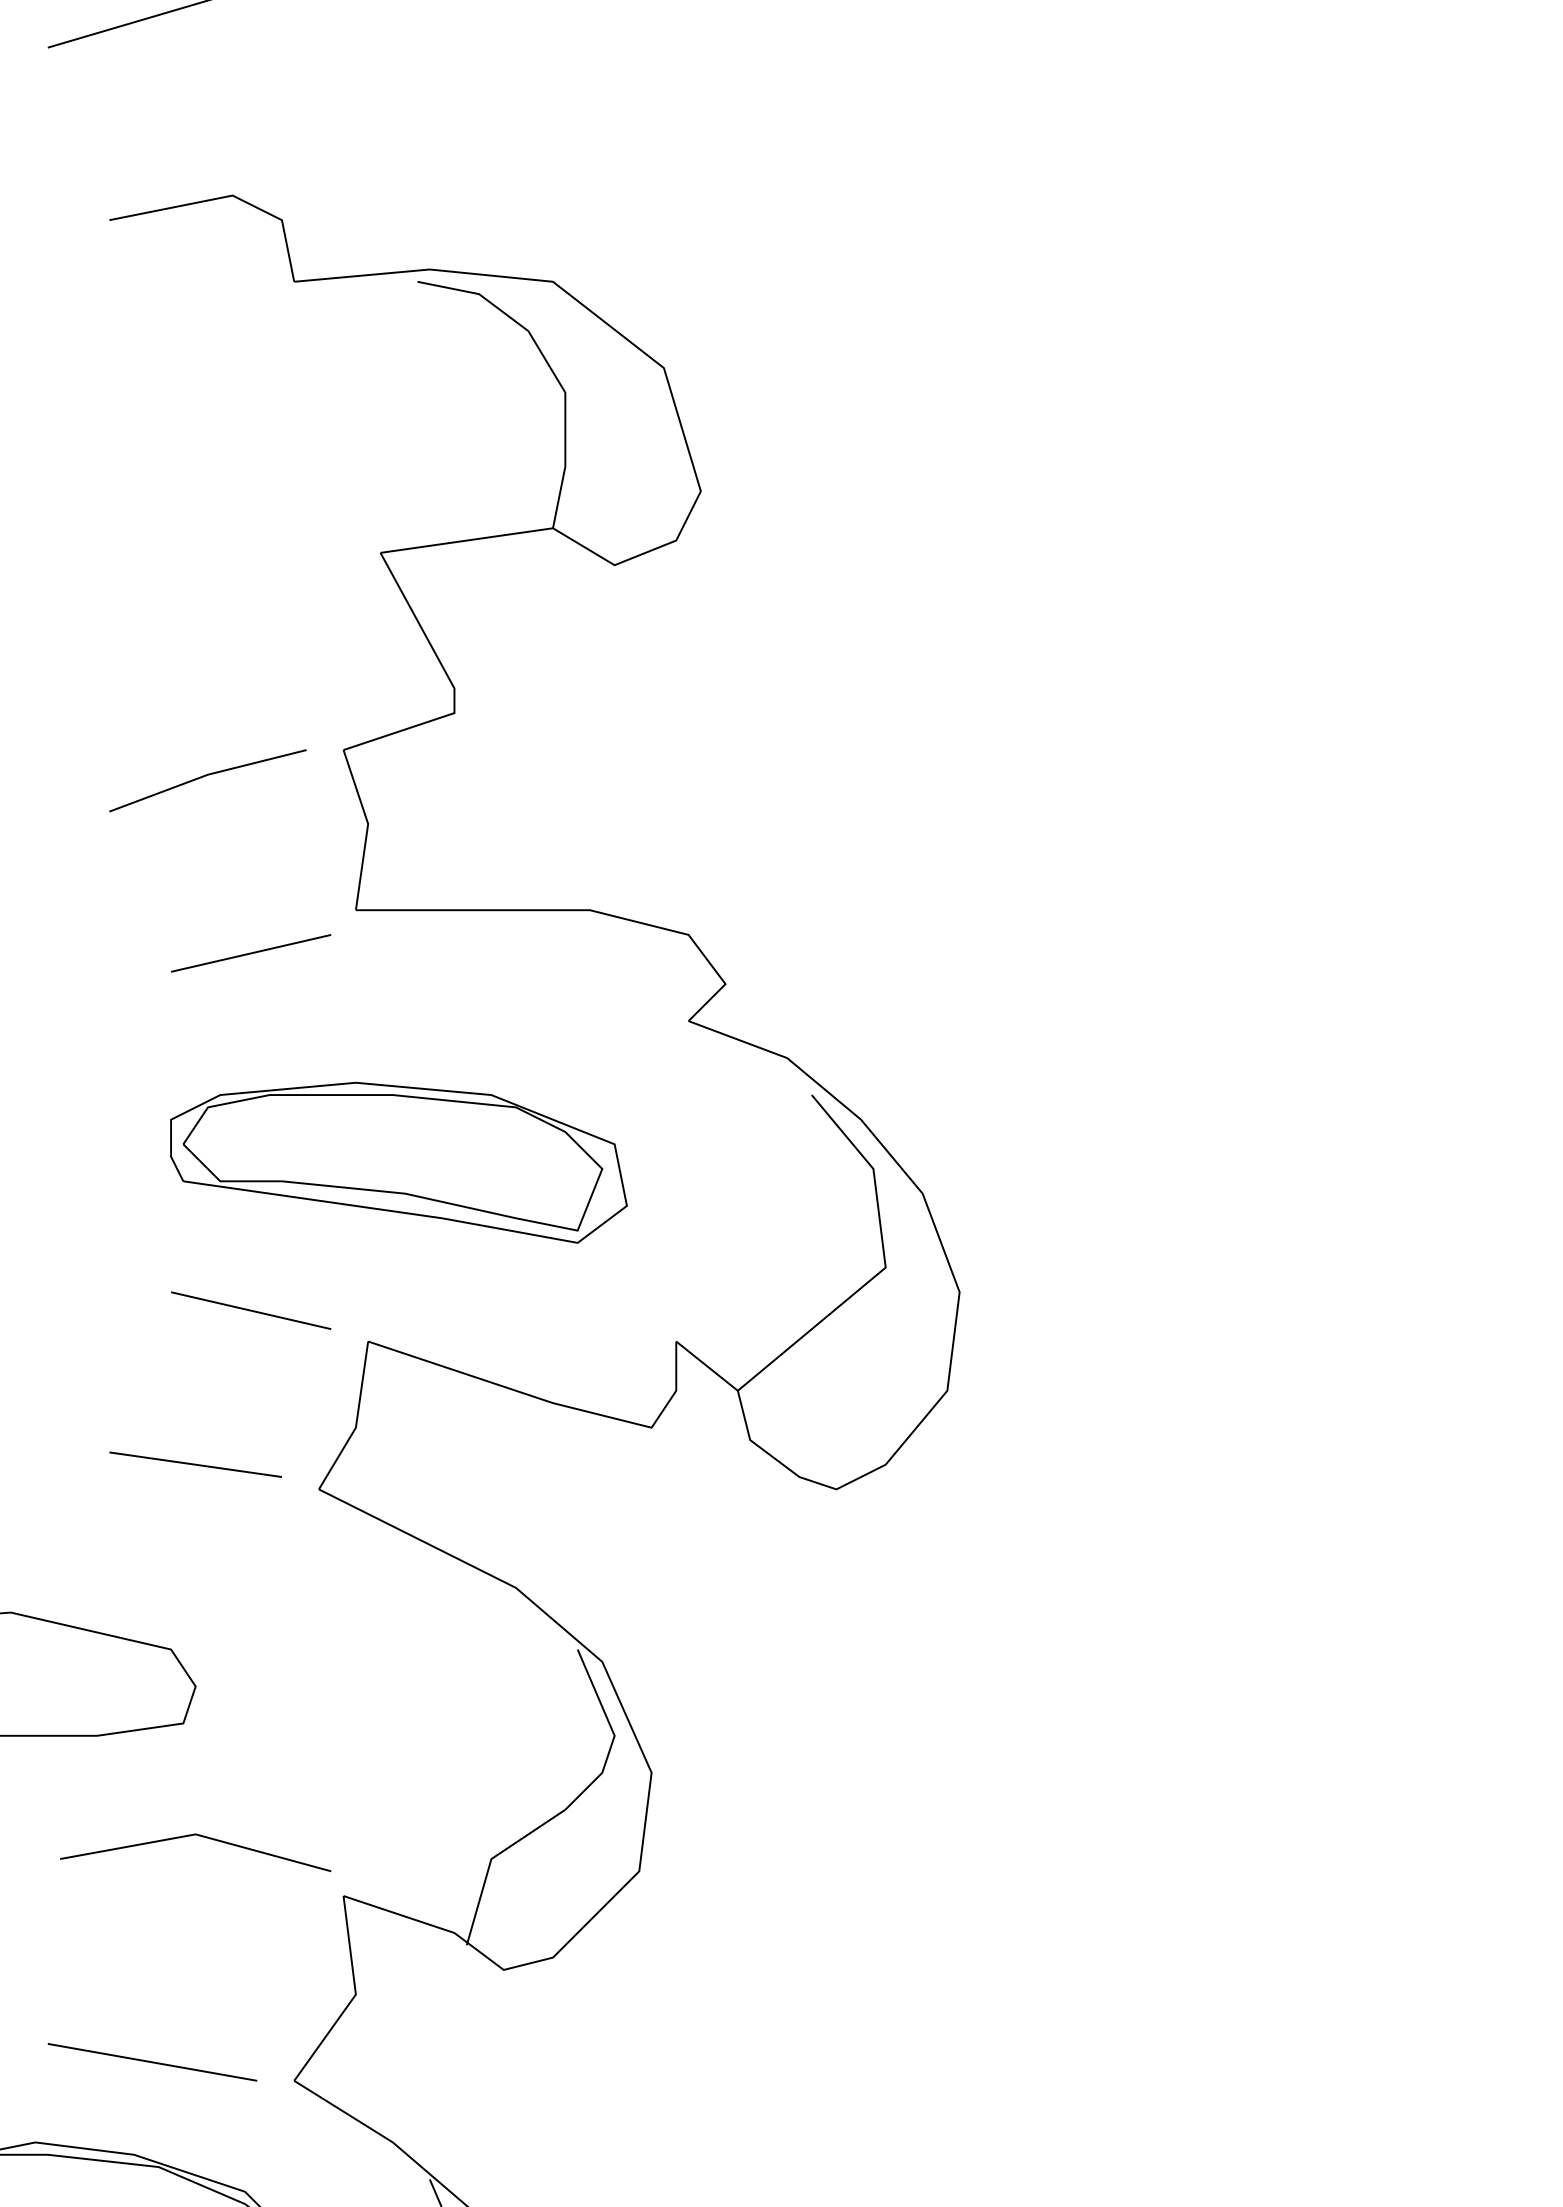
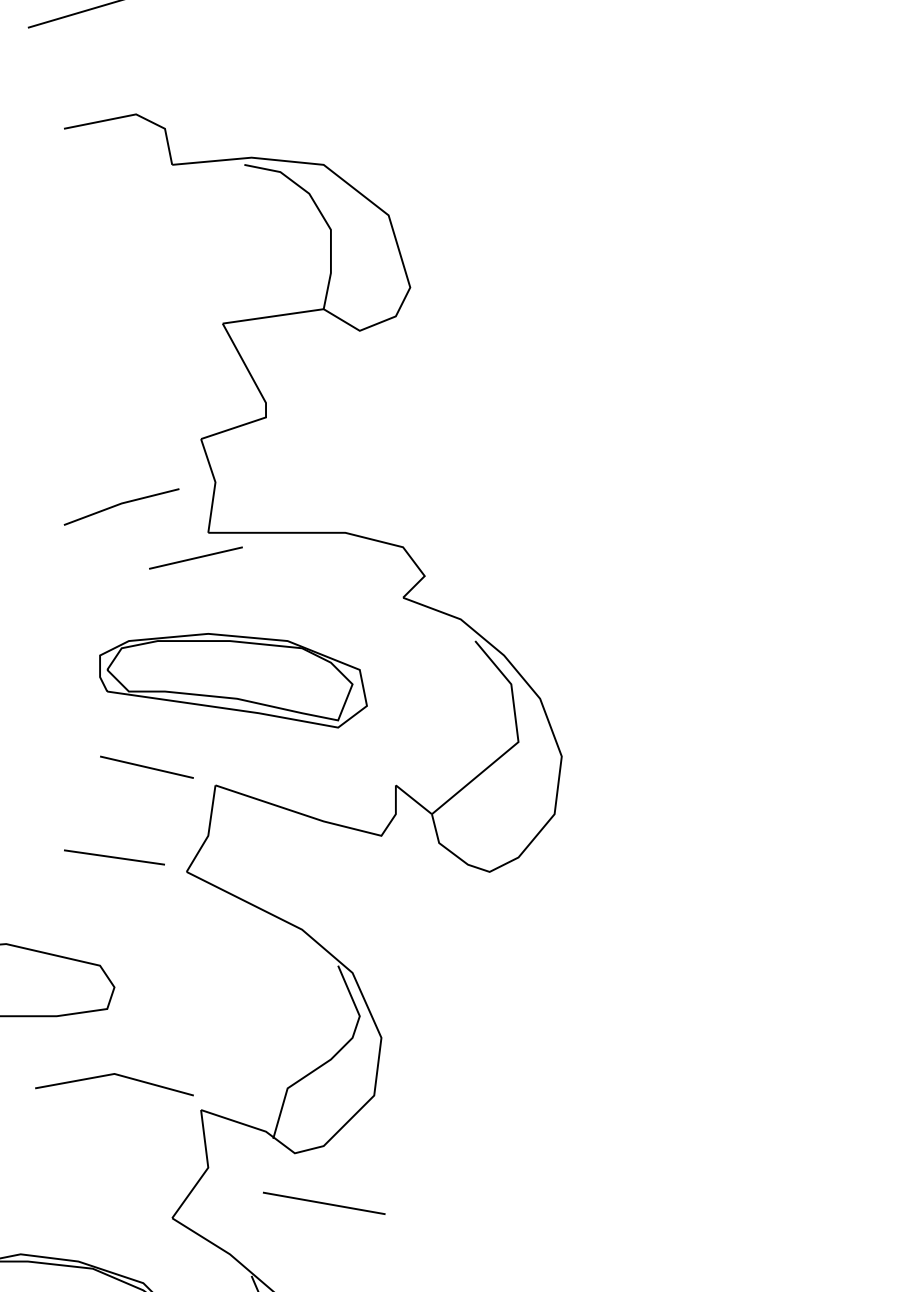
curve: (207, 776) -> (121, 504), moved
line: (250, 952) -> (195, 557), moved
line: (152, 2060) -> (324, 1202), moved

